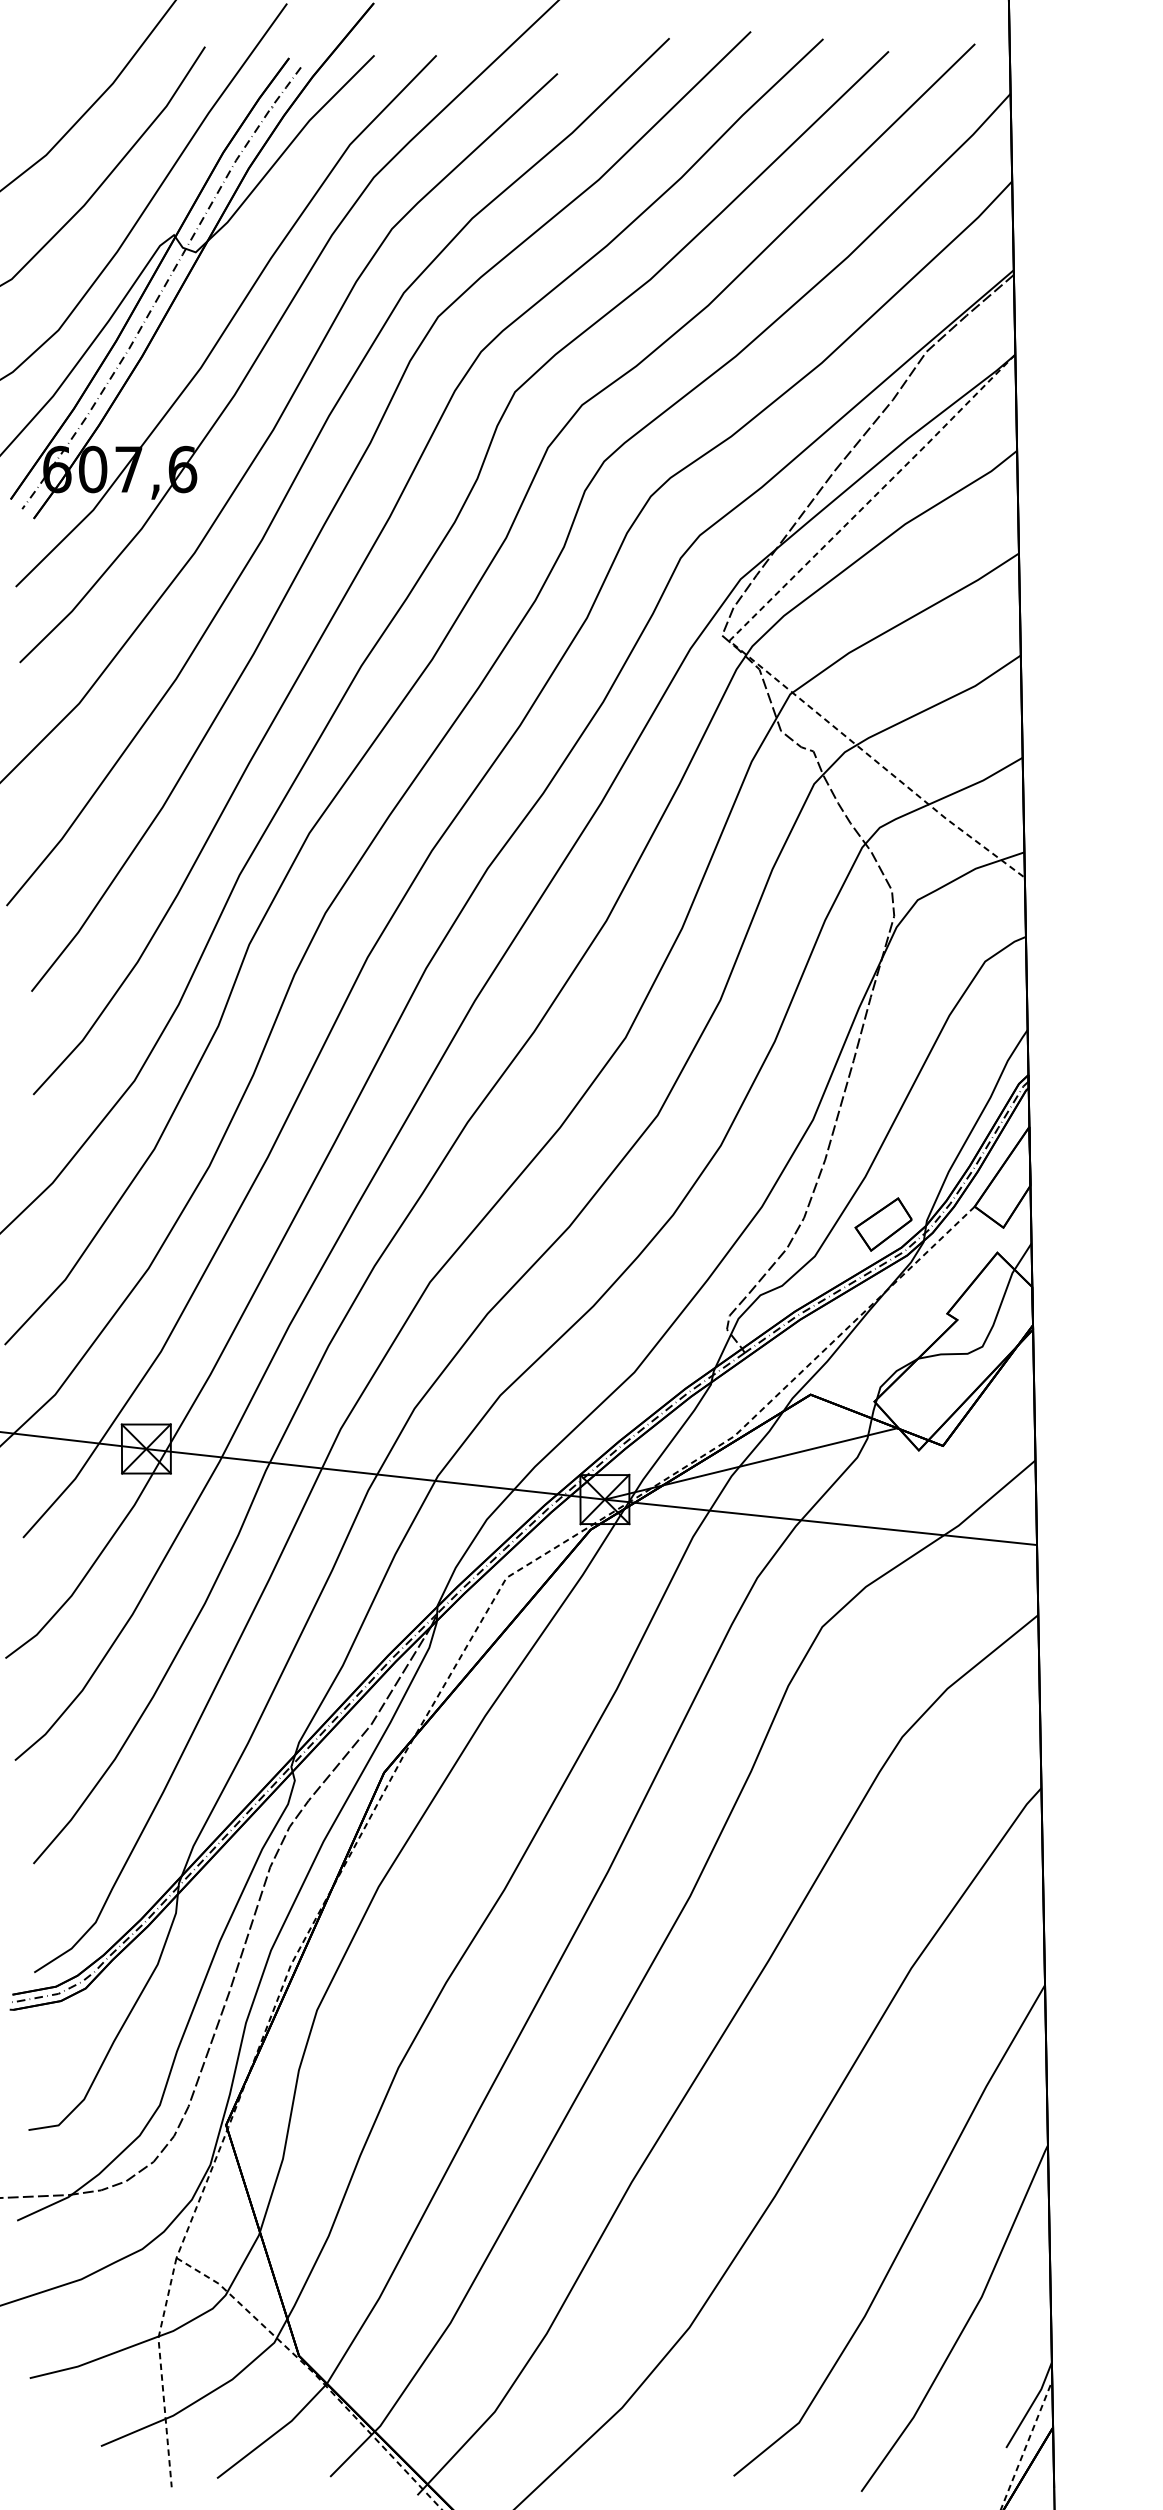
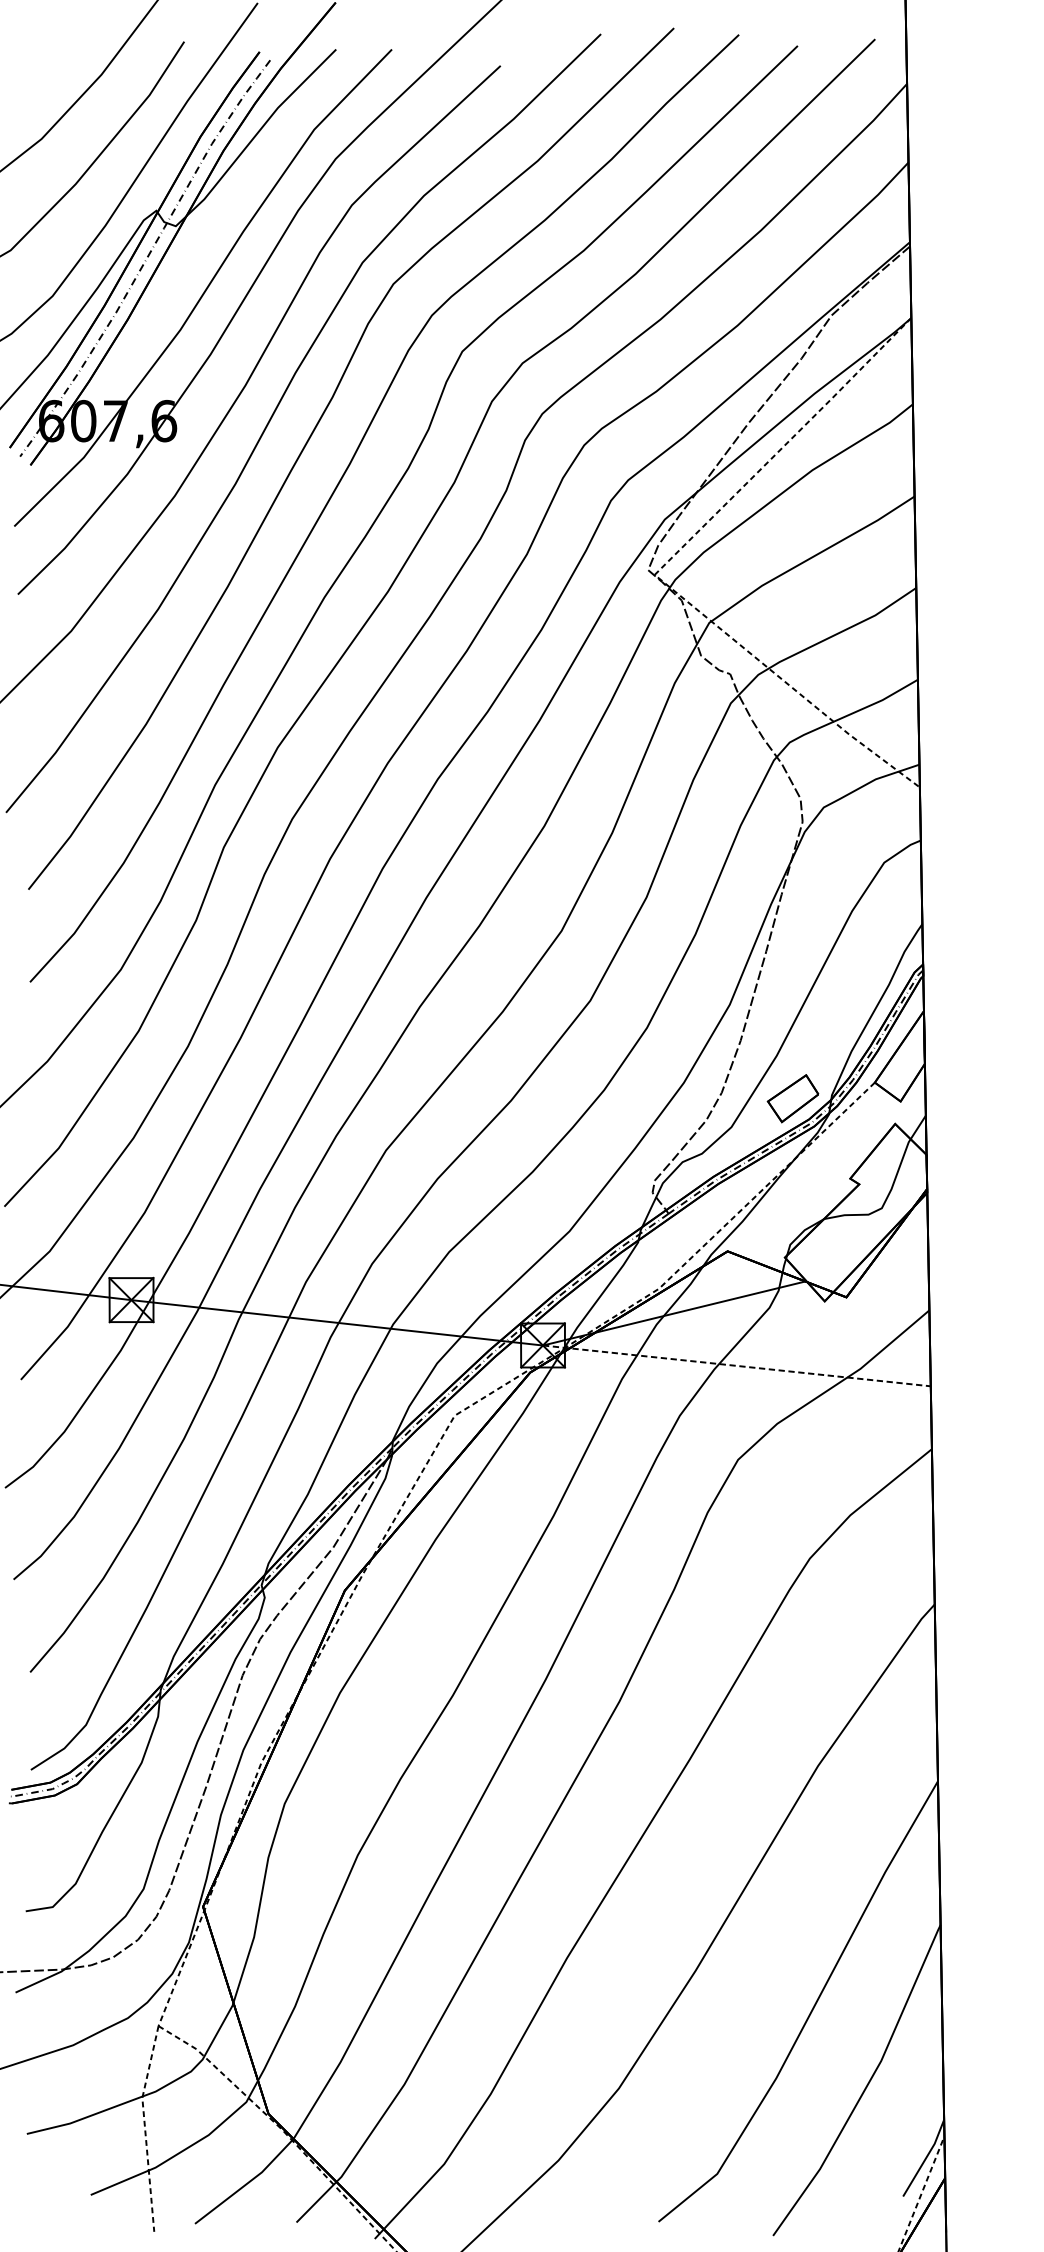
line: (821, 1522) -> (737, 1366), solid -> dashed

